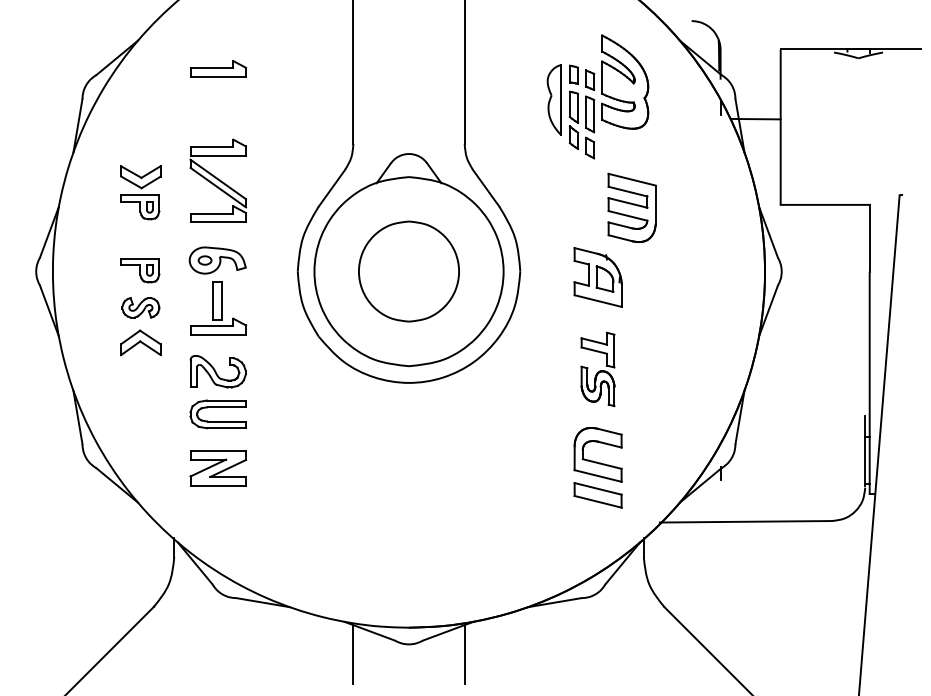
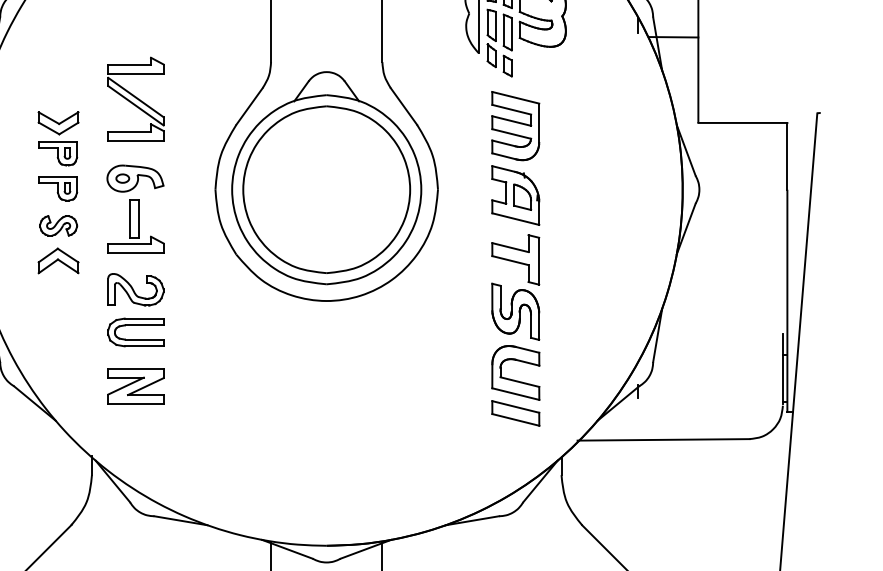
part: (140, 192) -> (58, 138), moved
part: (631, 207) -> (515, 125), moved
part: (408, 271) -> (326, 189), size x1.67
part: (597, 369) -> (515, 287), size x1.43

